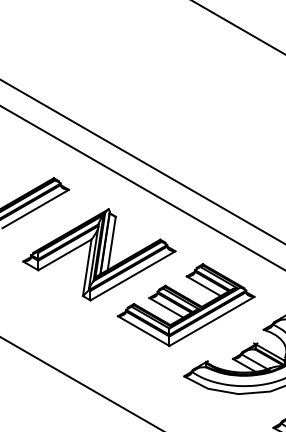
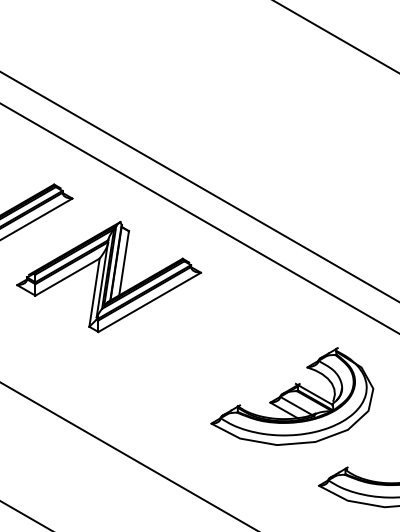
part: (185, 304) -> (213, 337), removed

